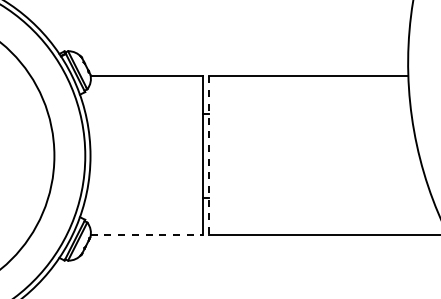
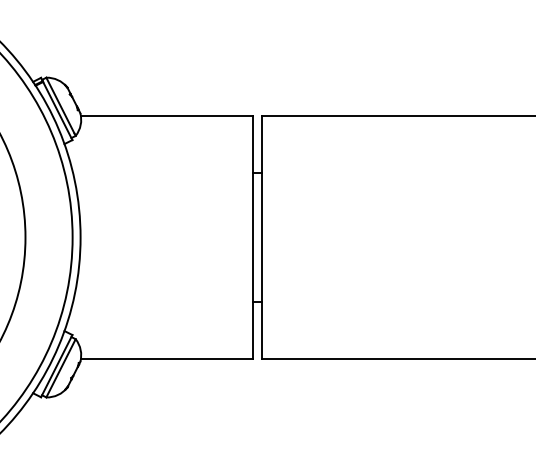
line: (209, 155) -> (262, 236), dashed -> solid
line: (147, 235) -> (167, 358), dashed -> solid

